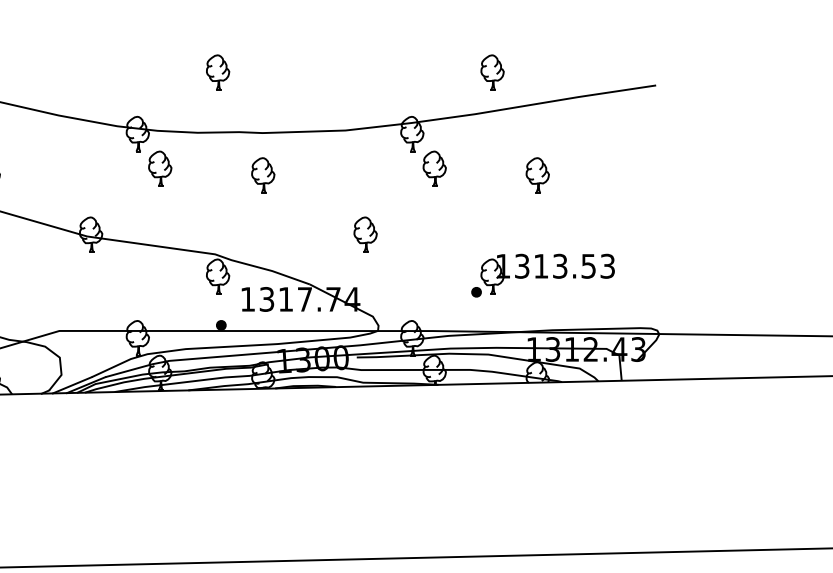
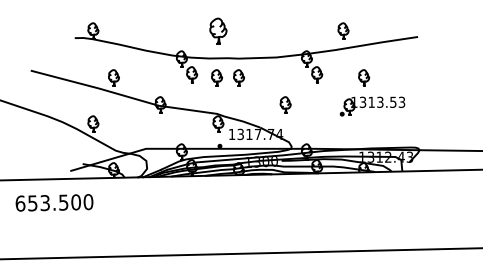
part: (218, 71) -> (218, 30), size x1.6
part: (213, 174) -> (216, 77), added
part: (543, 275) -> (372, 106), moved

